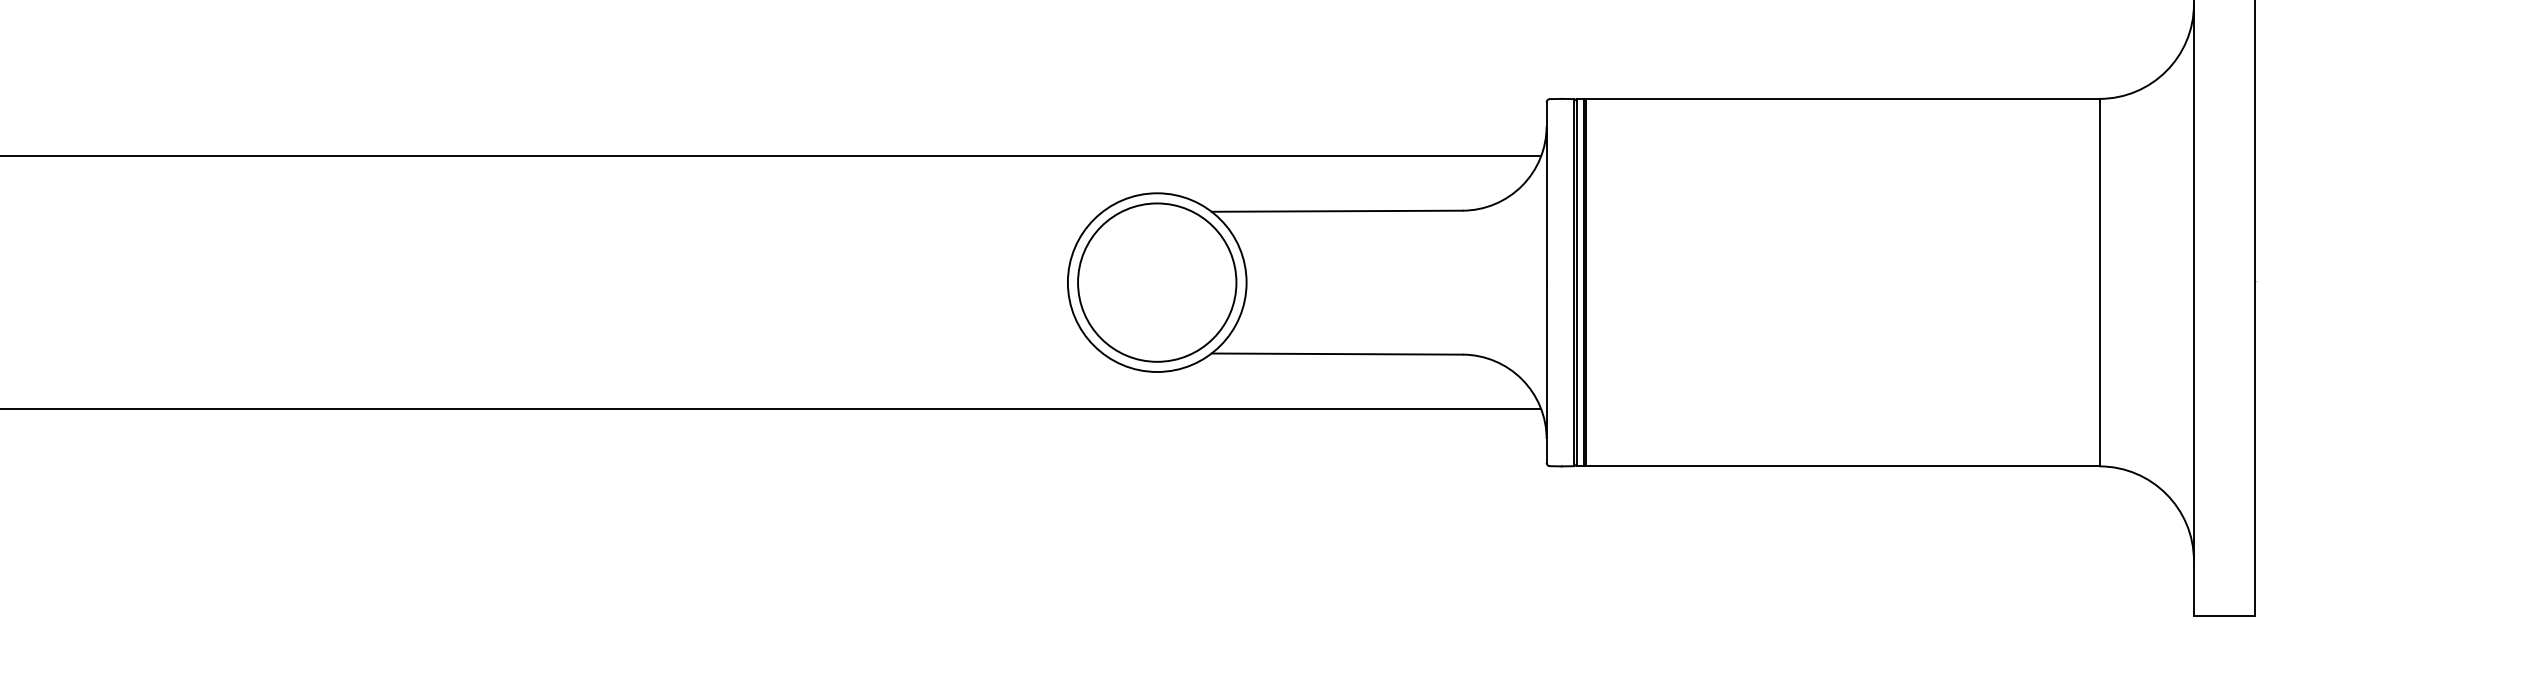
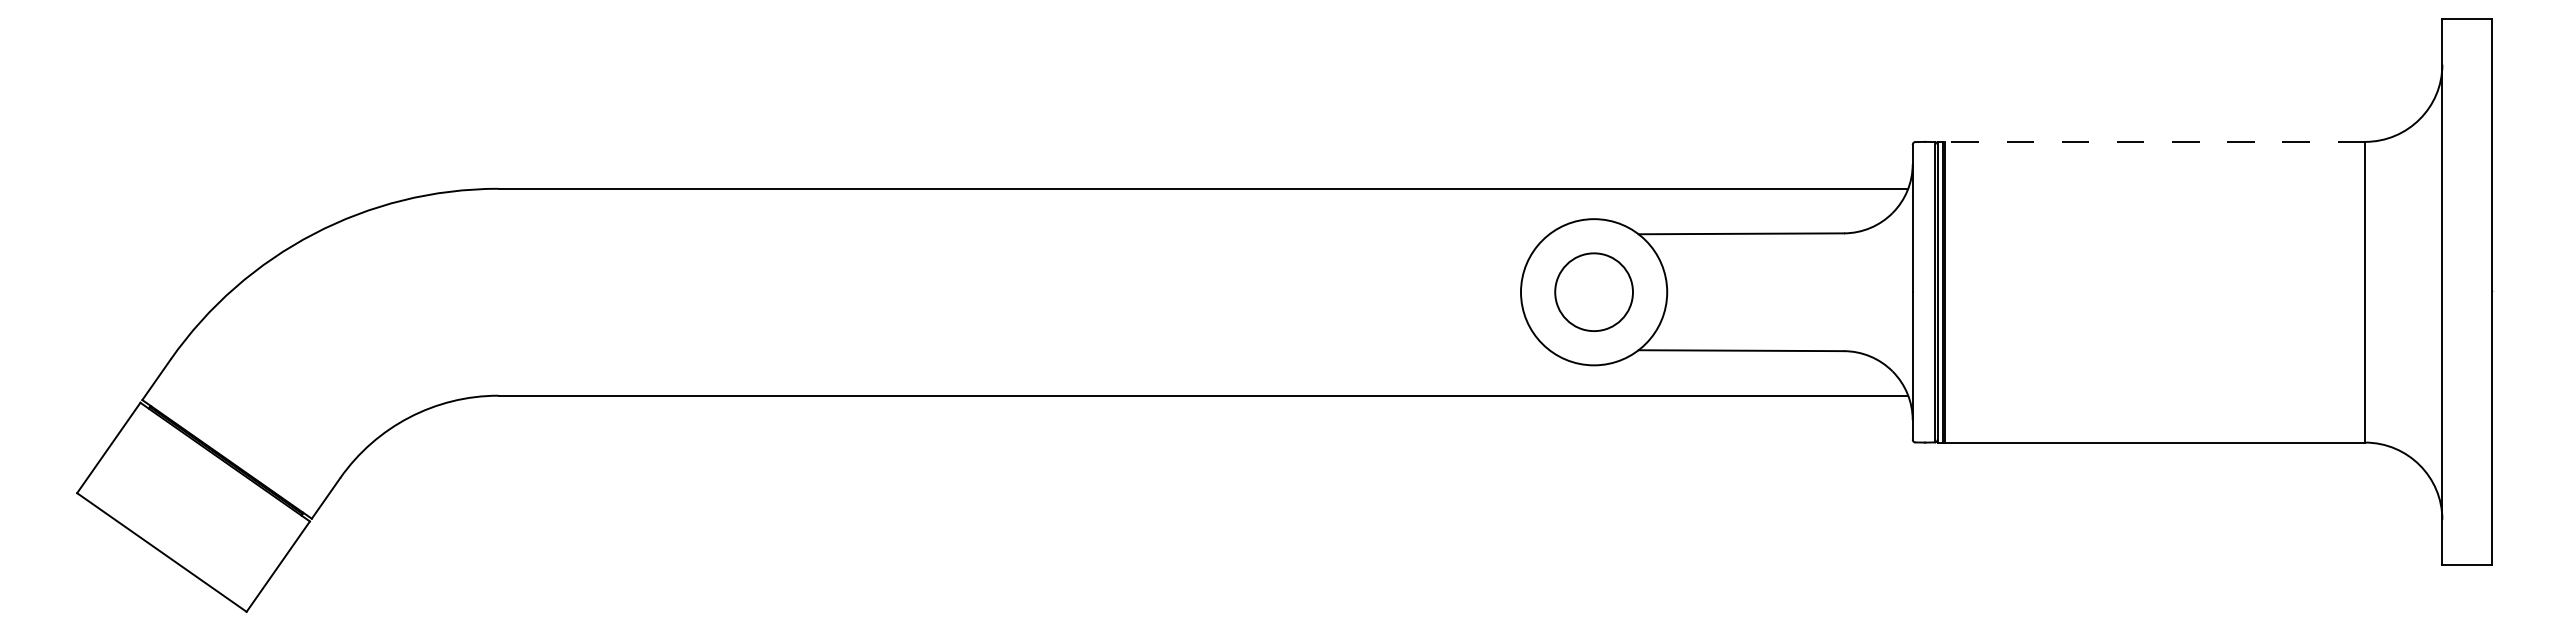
line: (1843, 98) -> (2155, 141), solid -> dashed
circle: (1156, 282) -> (1593, 292), size x0.6

